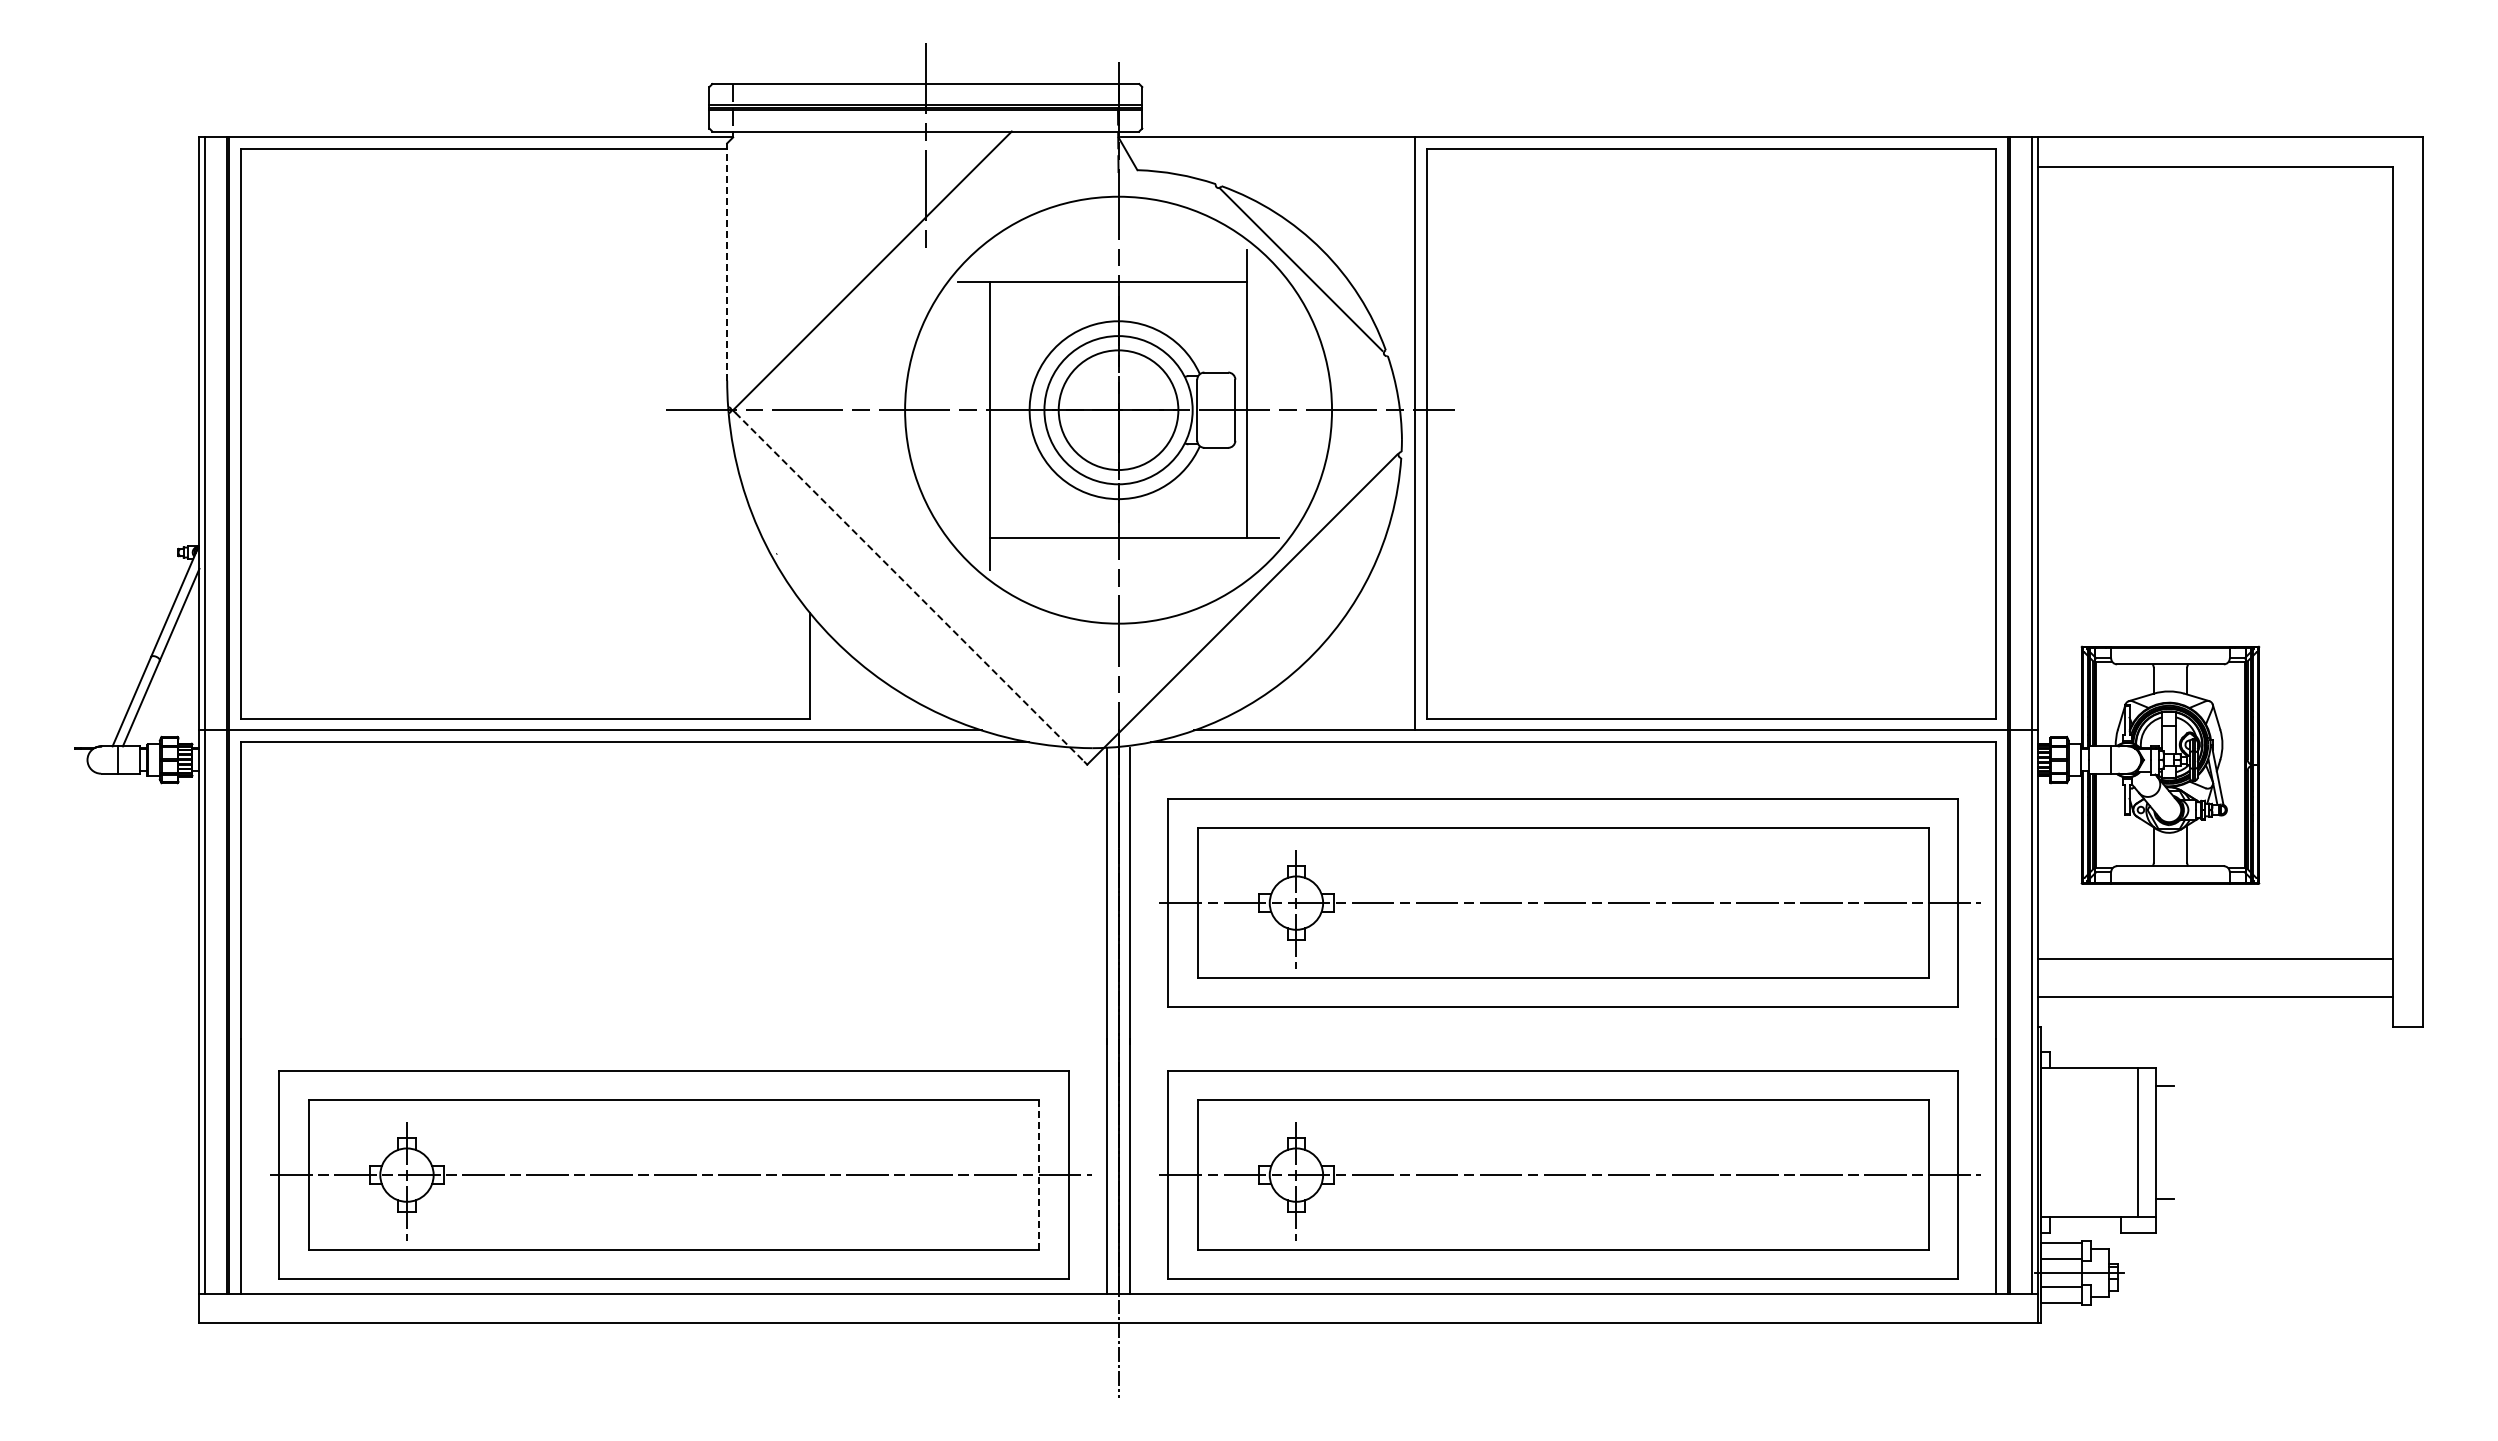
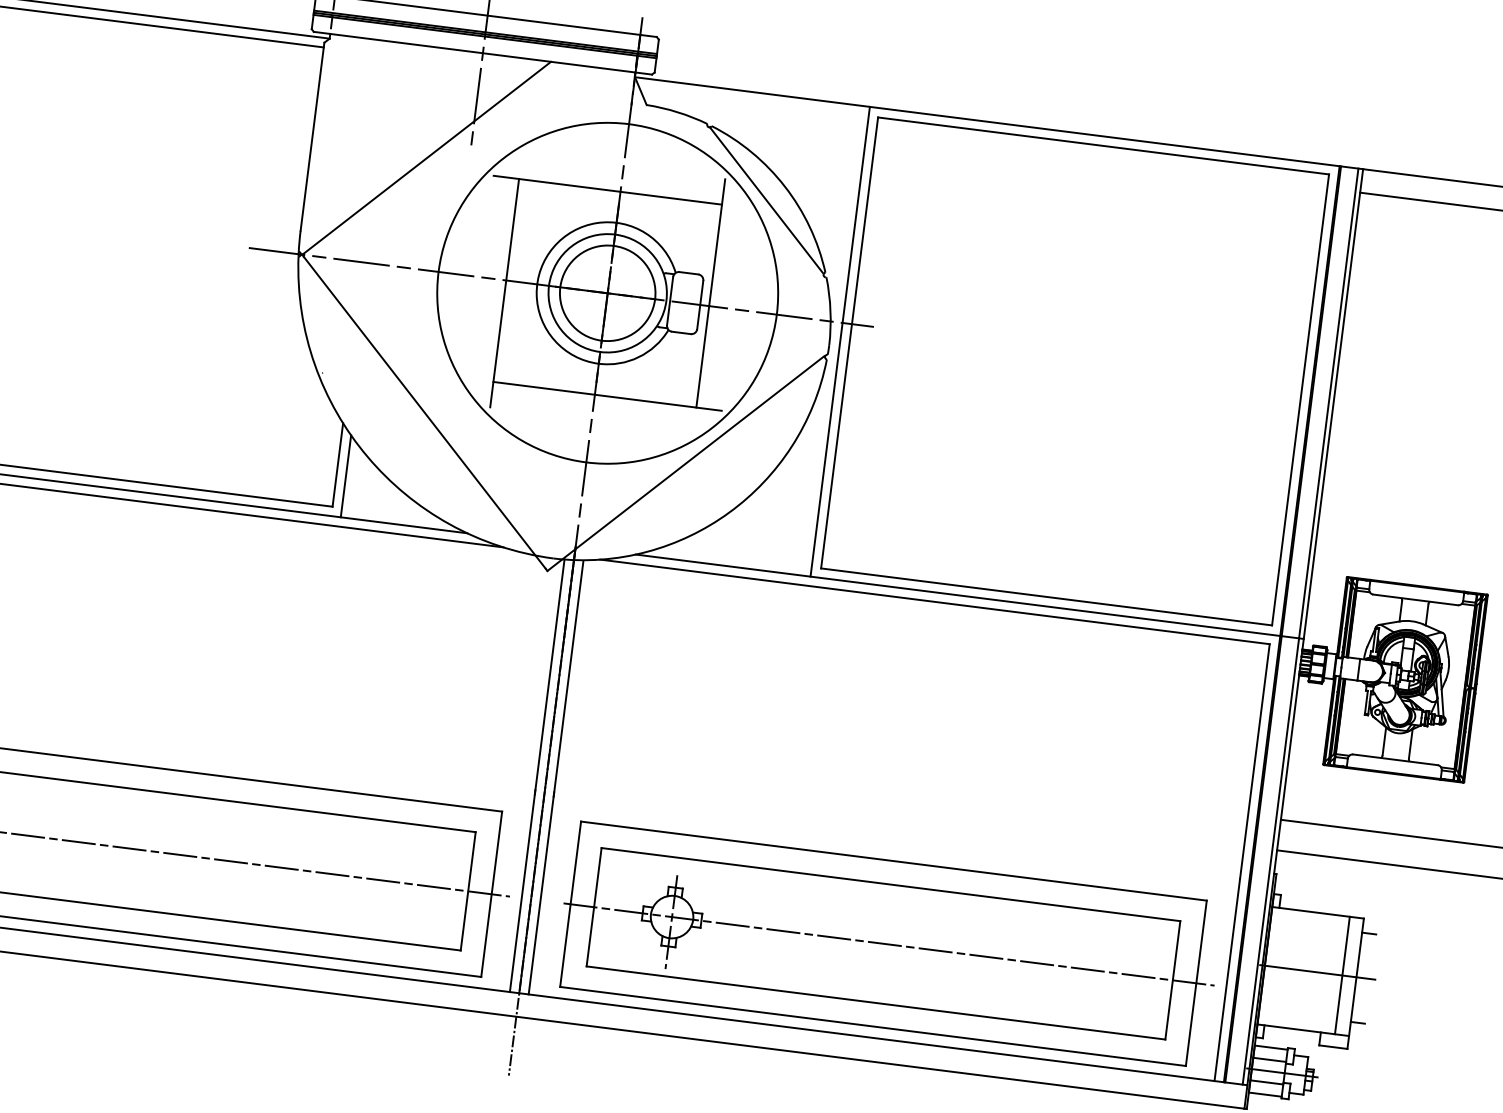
line: (727, 261) -> (312, 136), dashed -> solid
line: (910, 587) -> (425, 412), dashed -> solid
line: (822, 678) -> (346, 476), added
part: (1569, 902) -> (915, 728), removed
line: (2106, 1142) -> (1317, 972), added
line: (1039, 1175) -> (468, 891), dashed -> solid

